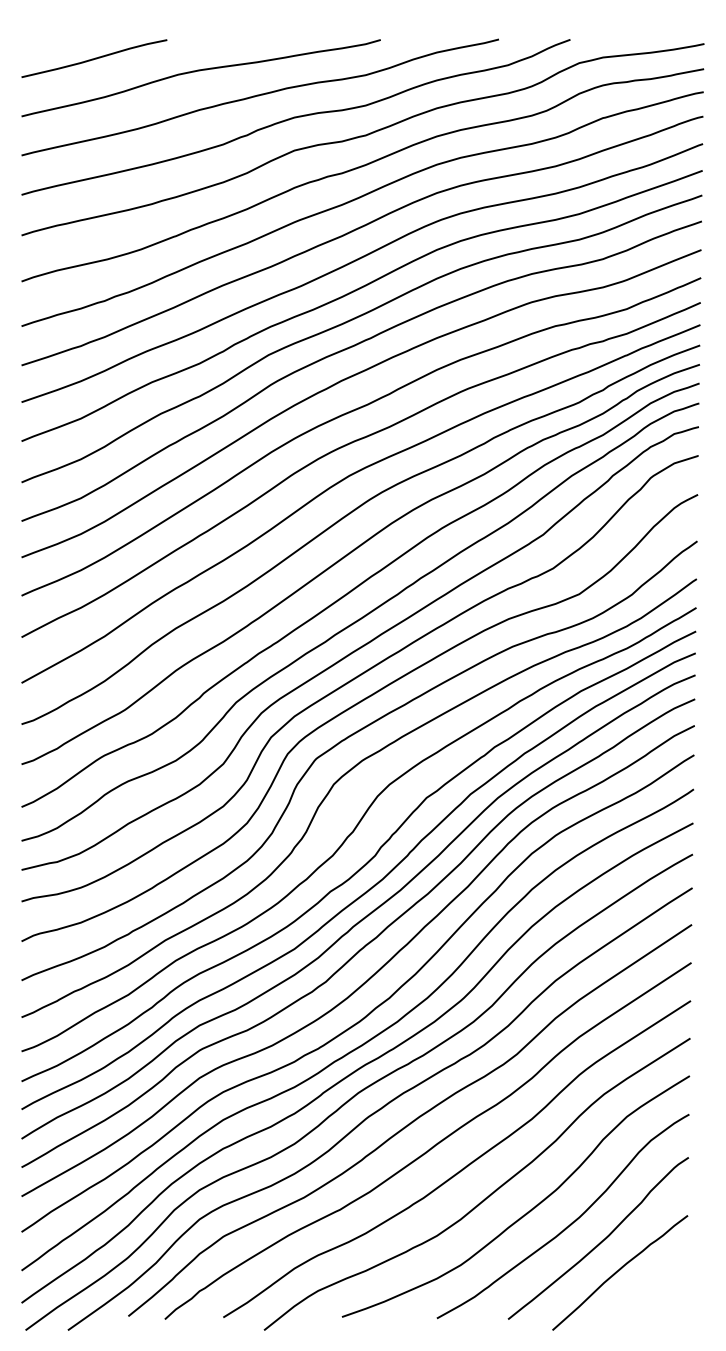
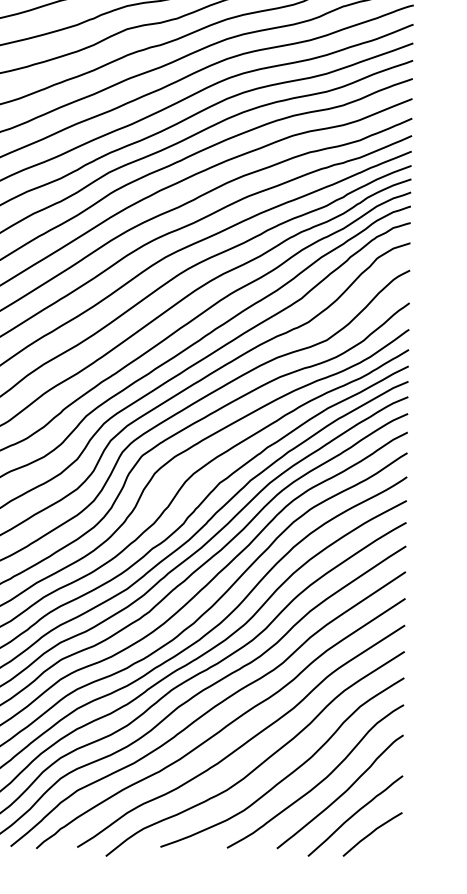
curve: (644, 1297) -> (372, 833), added

